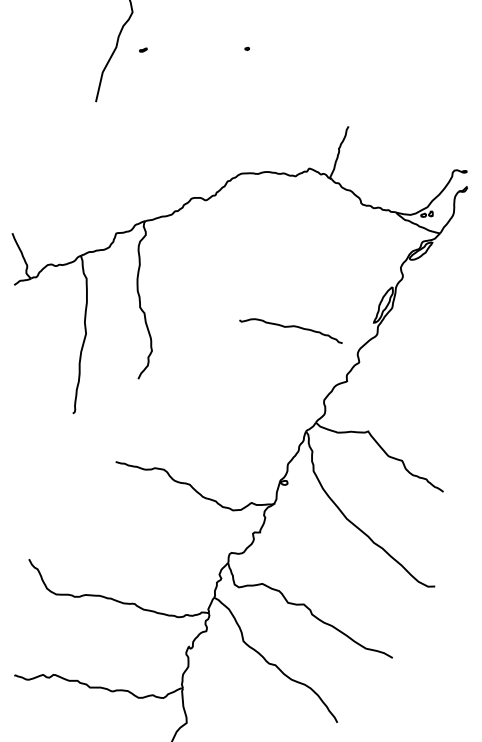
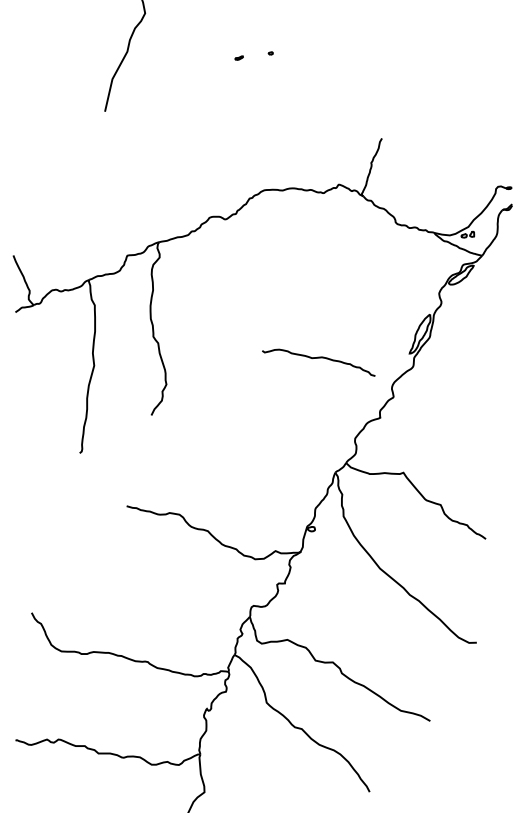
part: (143, 49) -> (239, 57), moved

